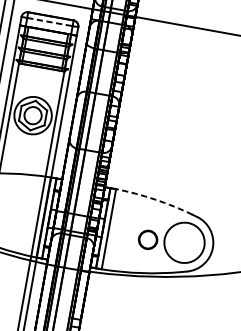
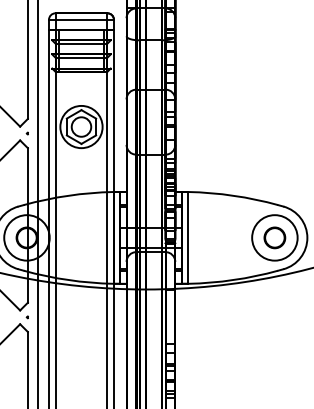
line: (49, 21) -> (81, 19), dashed -> solid
arc: (155, 199) -> (233, 195), dashed -> solid
part: (147, 239) -> (274, 237), moved

